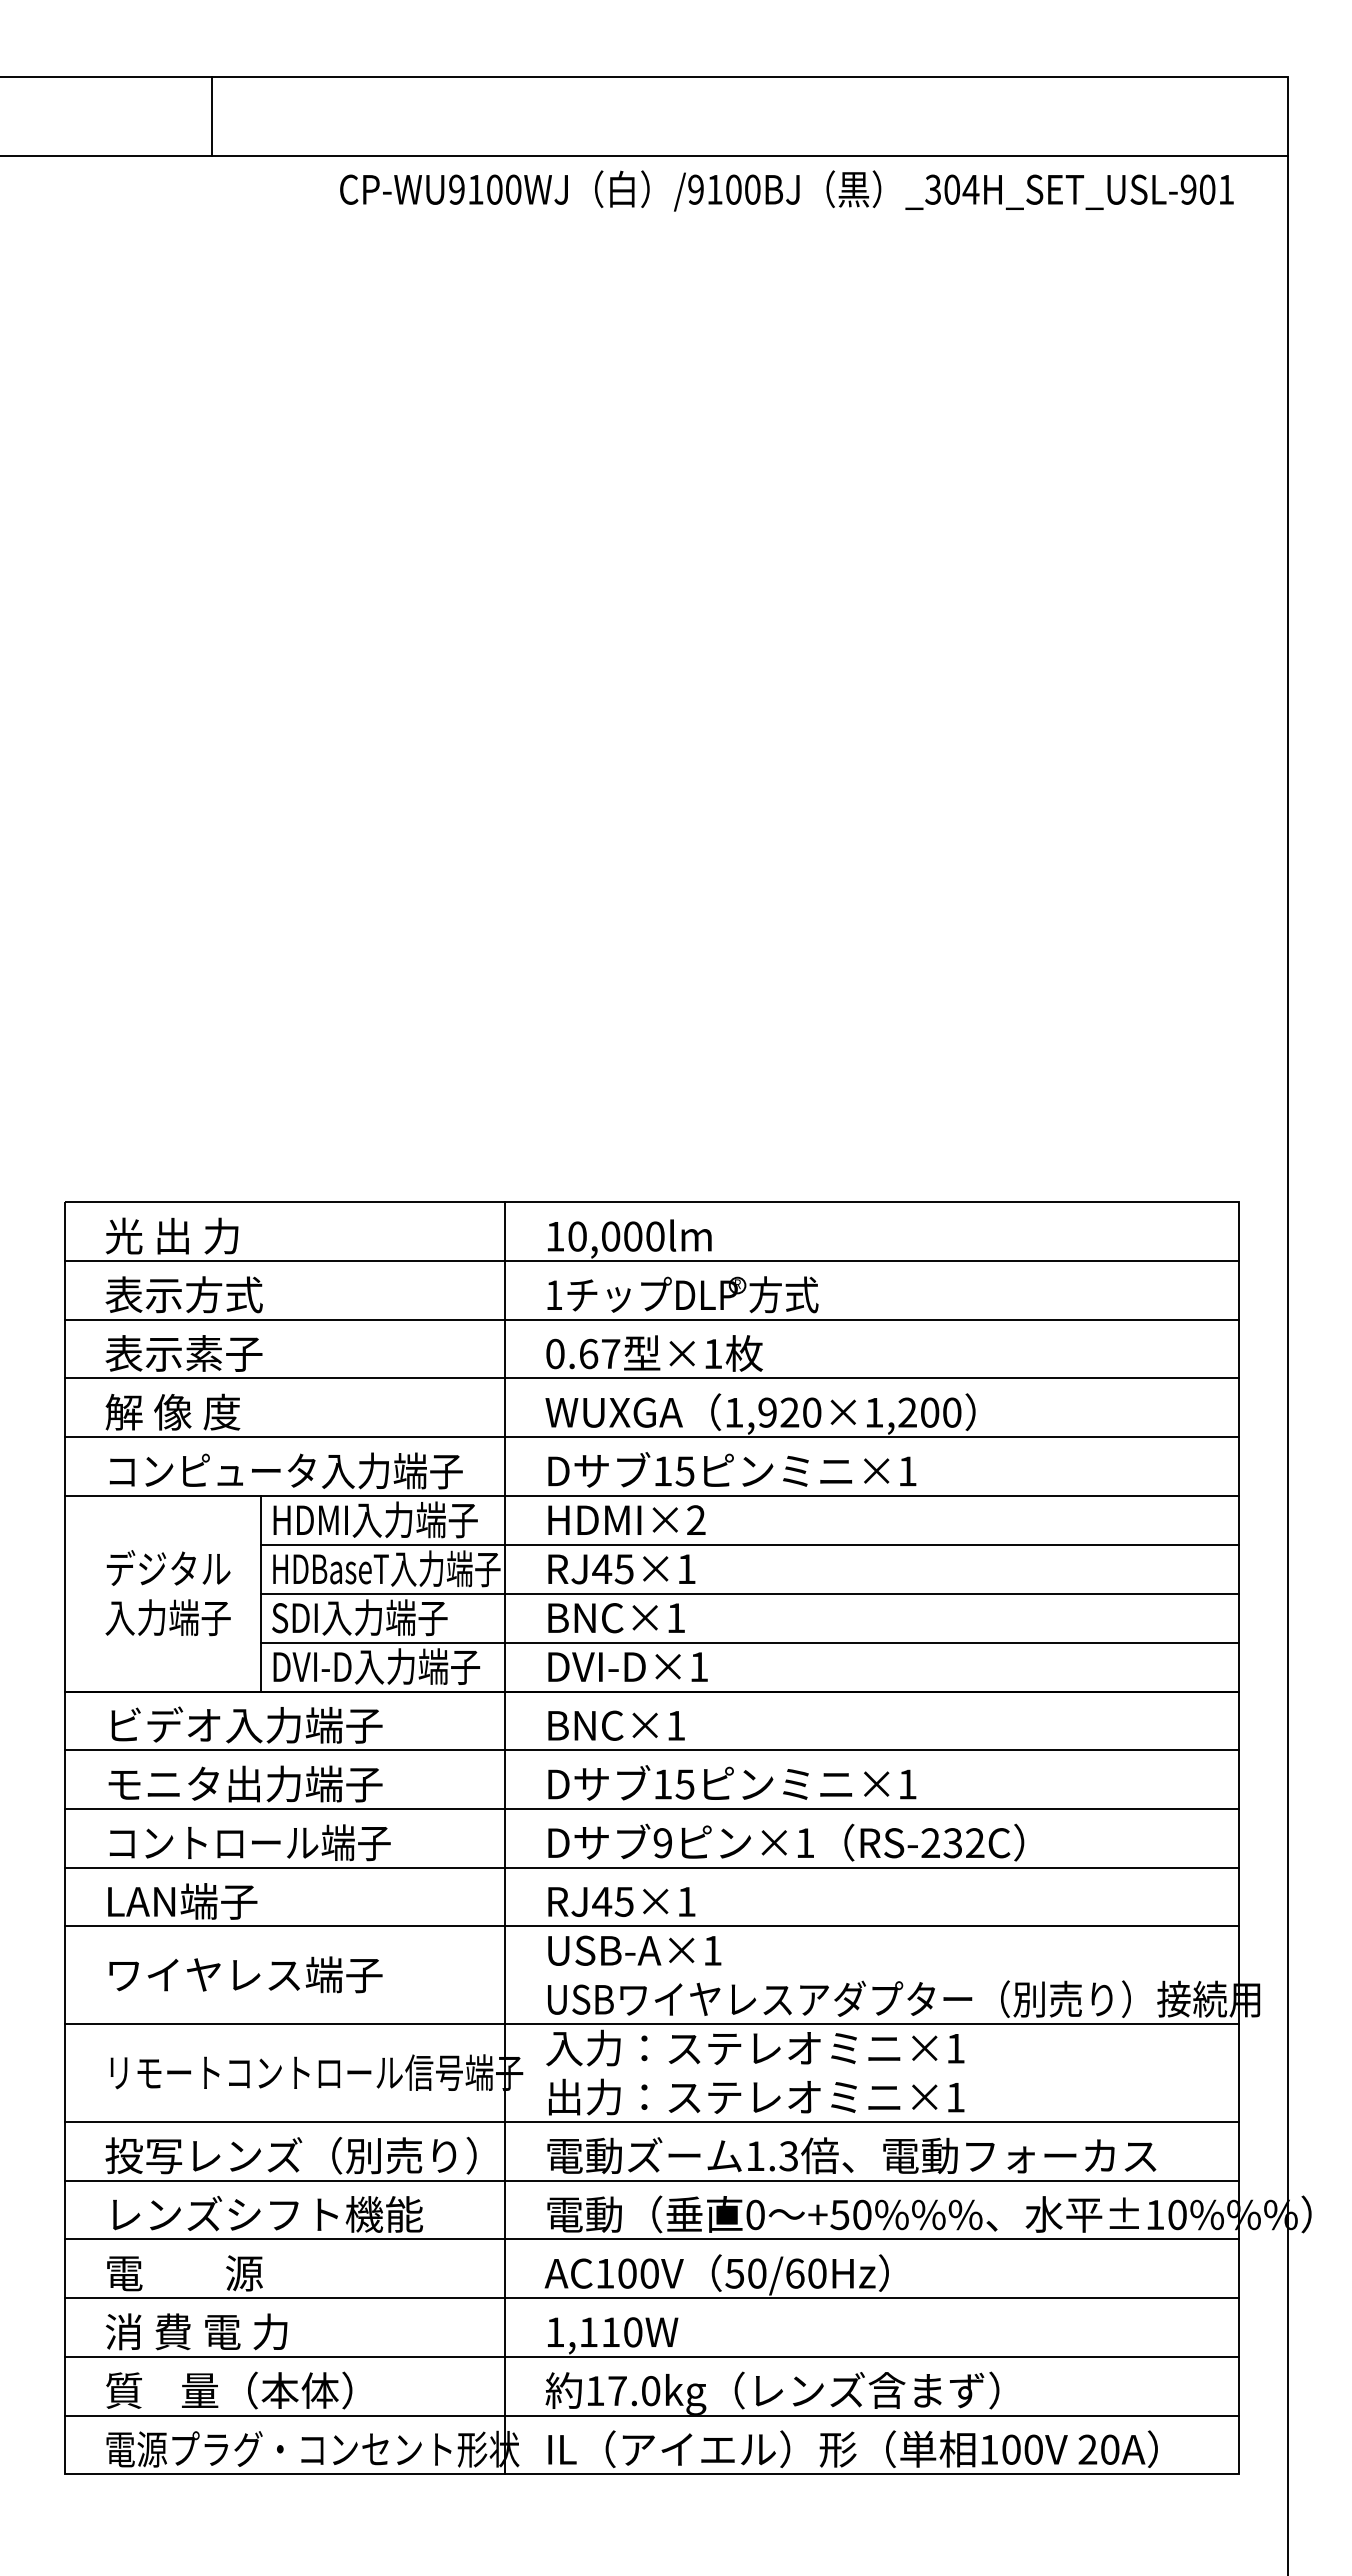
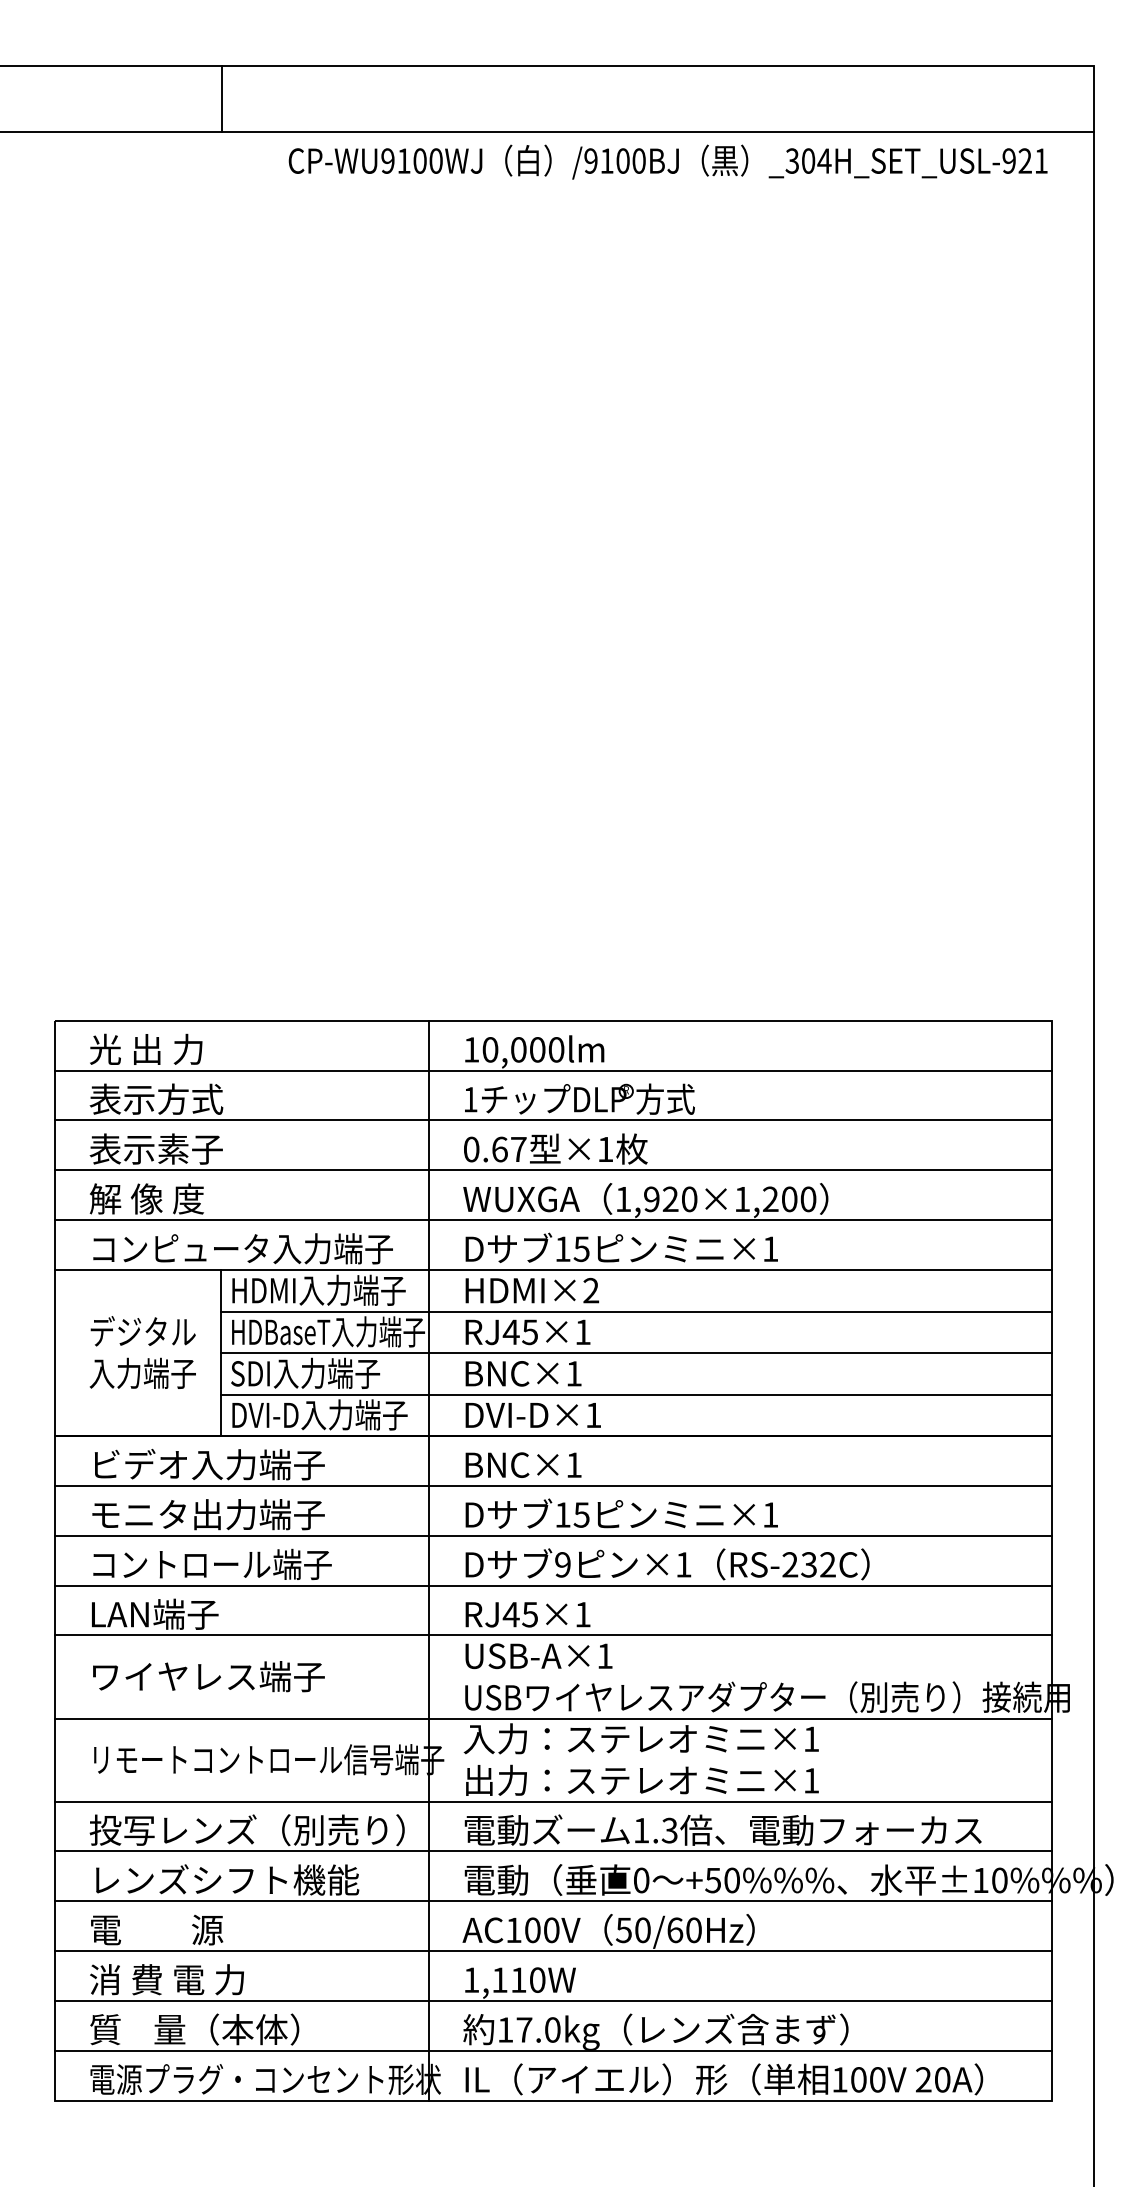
line: (211, 116) -> (222, 98), moved
text: (1207, 189) -> (1025, 160), _304H_SET_USL-901 -> _304H_SET_USL-921

